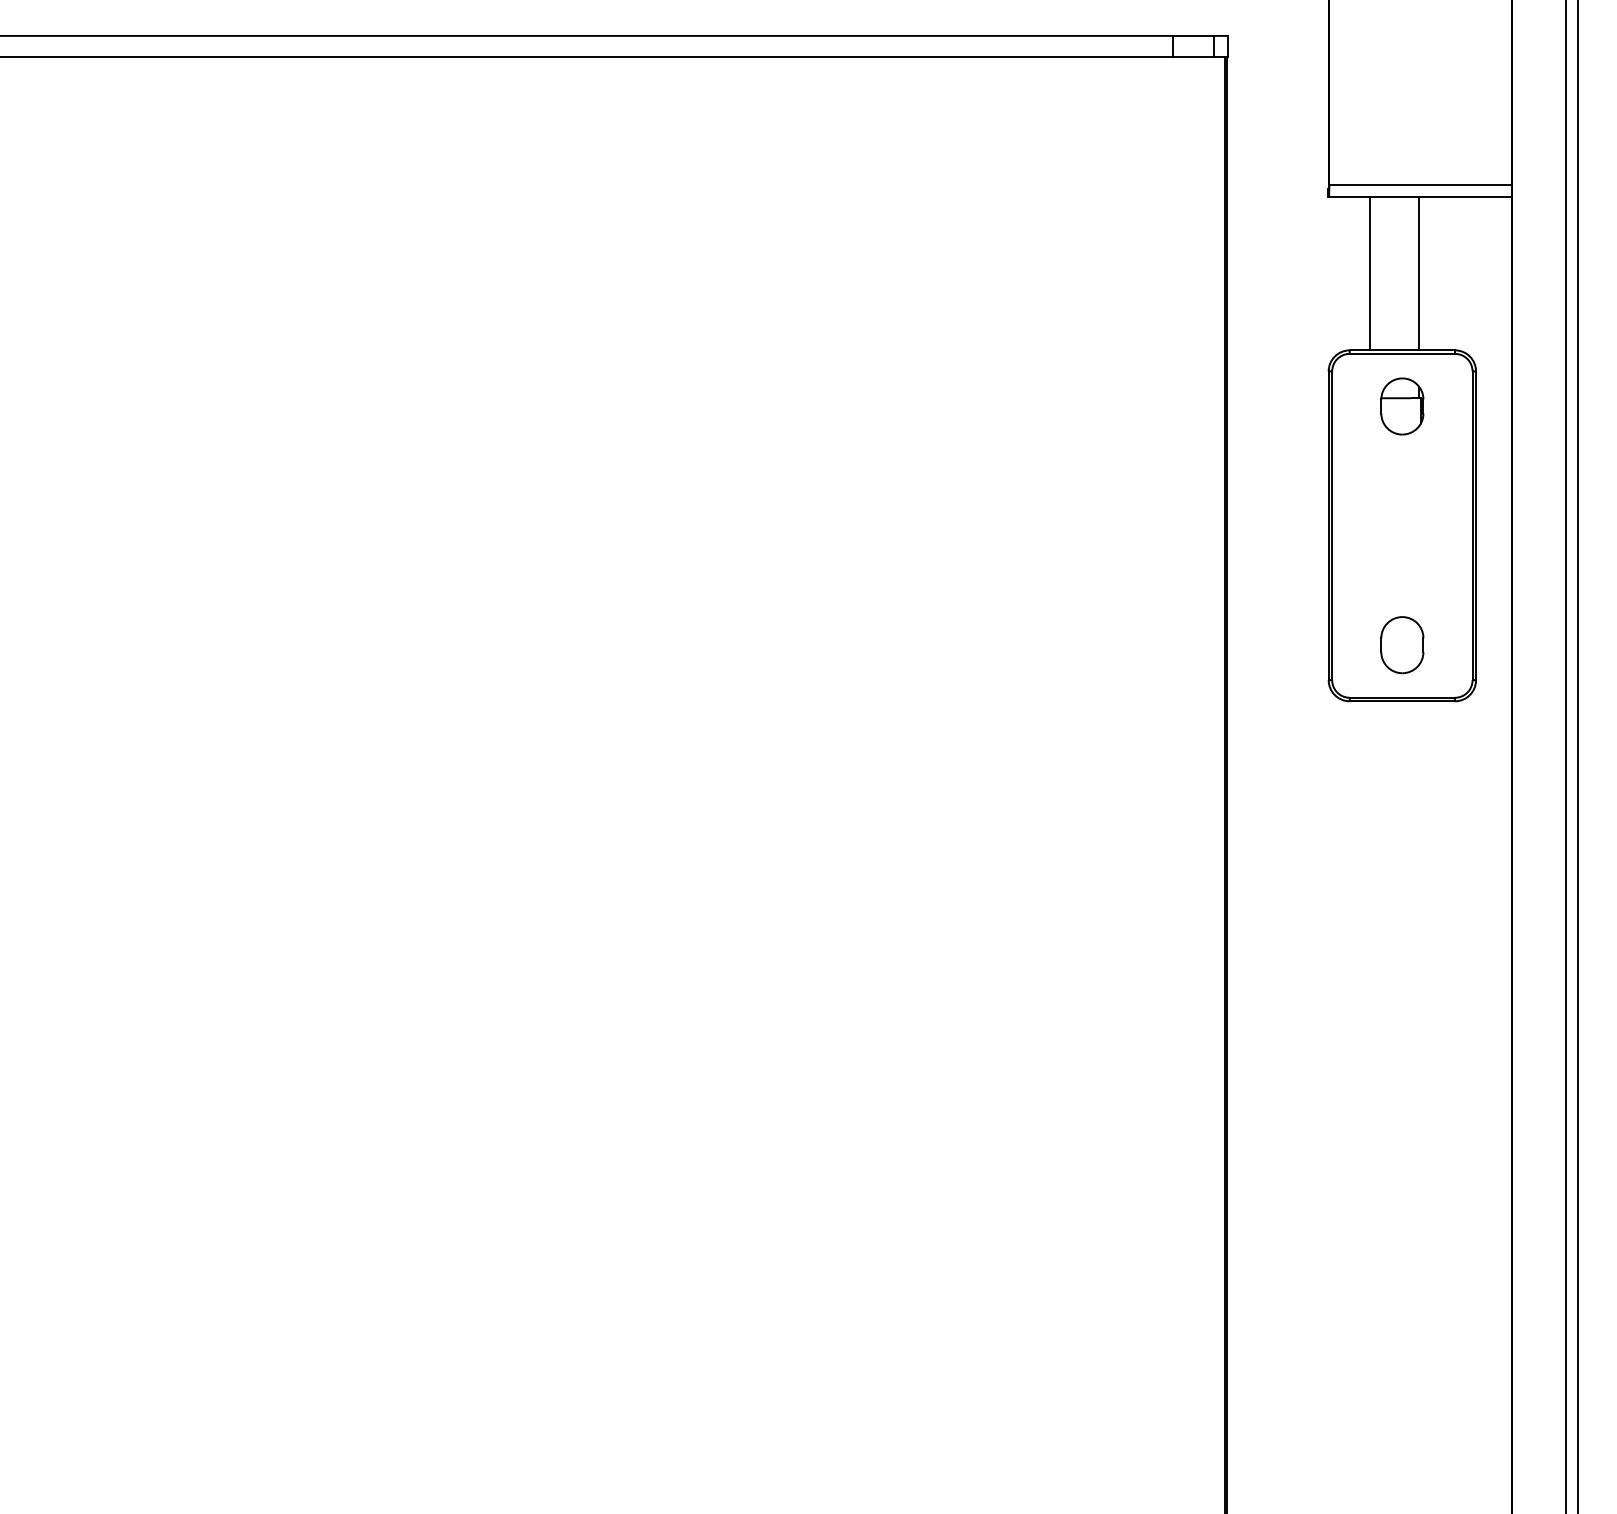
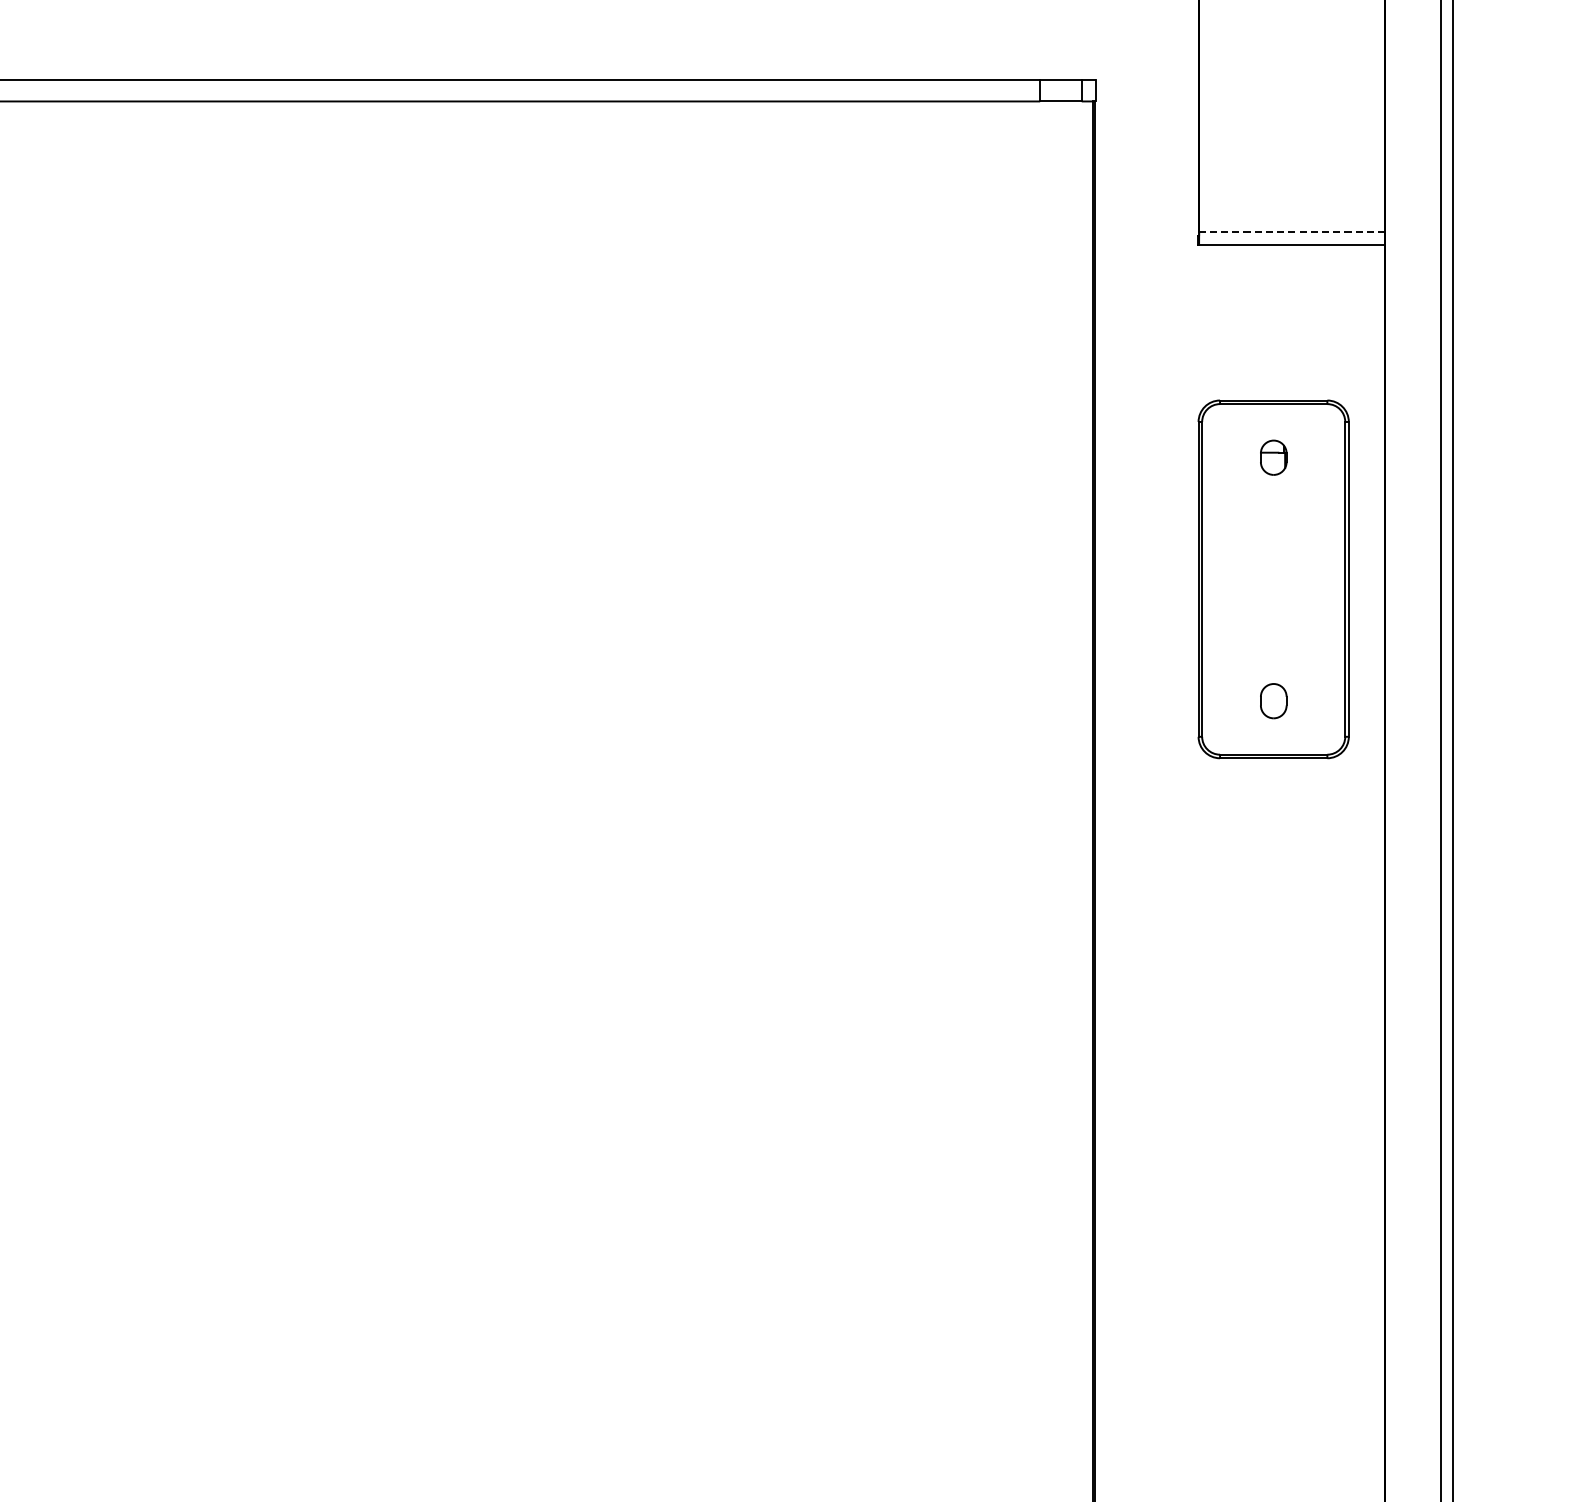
line: (1419, 185) -> (1291, 232), solid -> dashed
line: (1370, 273) -> (1241, 322), removed
line: (1419, 273) -> (1291, 322), removed
part: (1402, 406) -> (1273, 457), size x0.6
part: (1402, 645) -> (1273, 701), size x0.6

